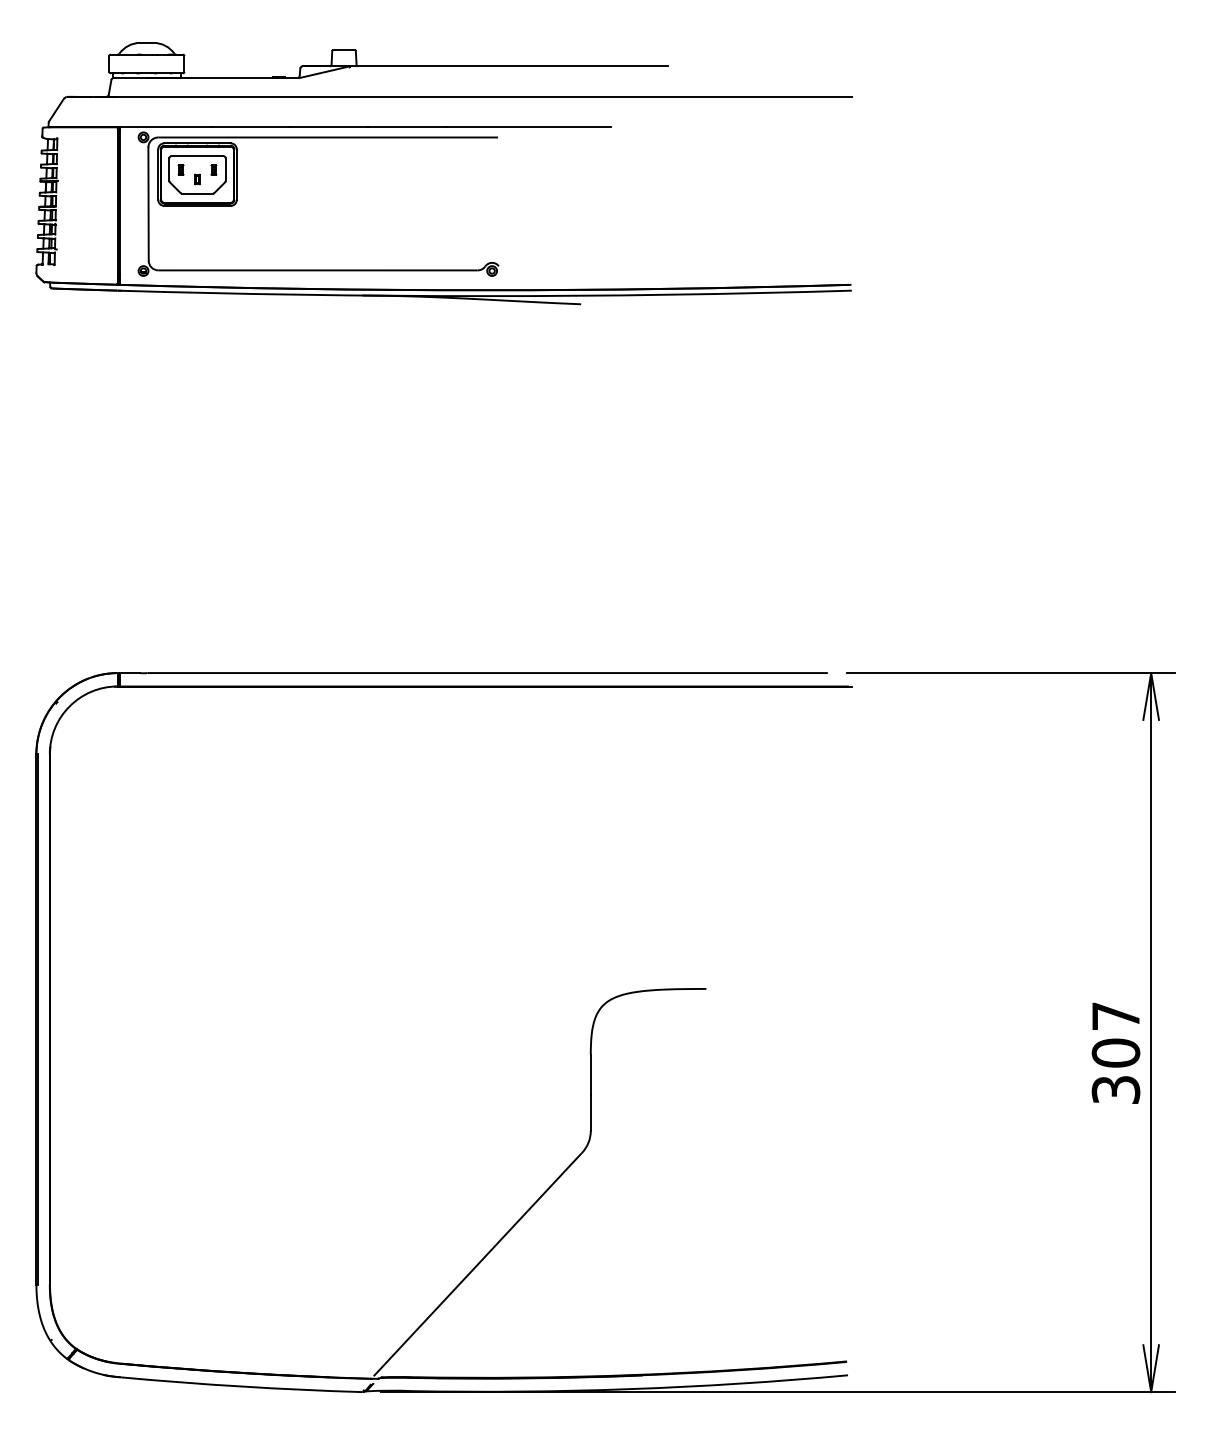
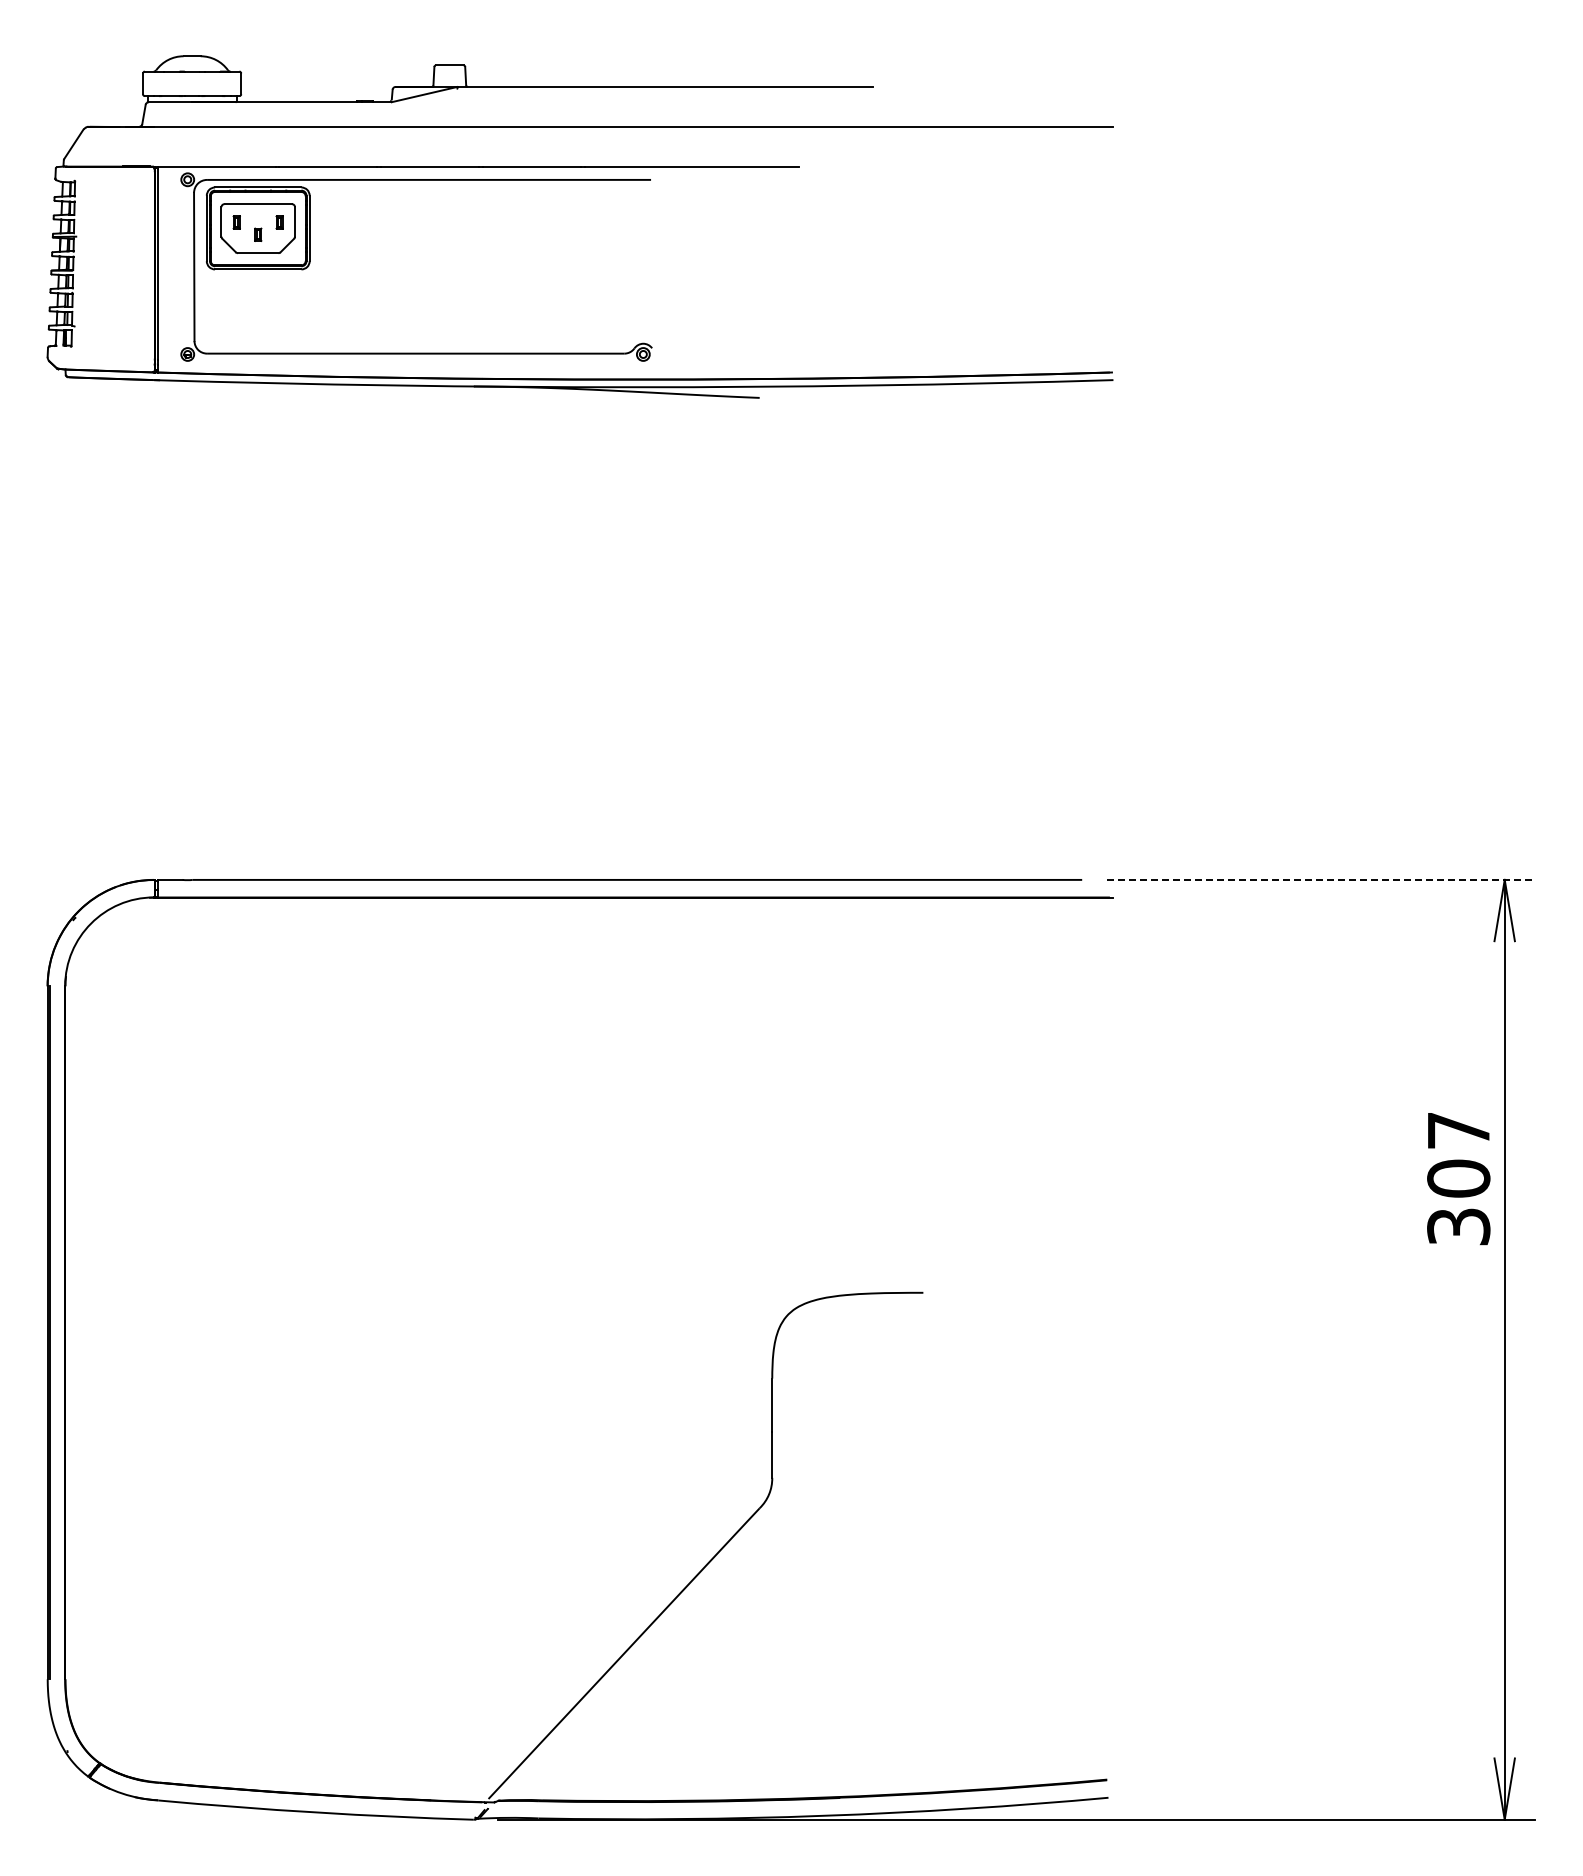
line: (1011, 672) -> (1321, 879), solid -> dashed
text: (1115, 1053) -> (1458, 1179), moved

